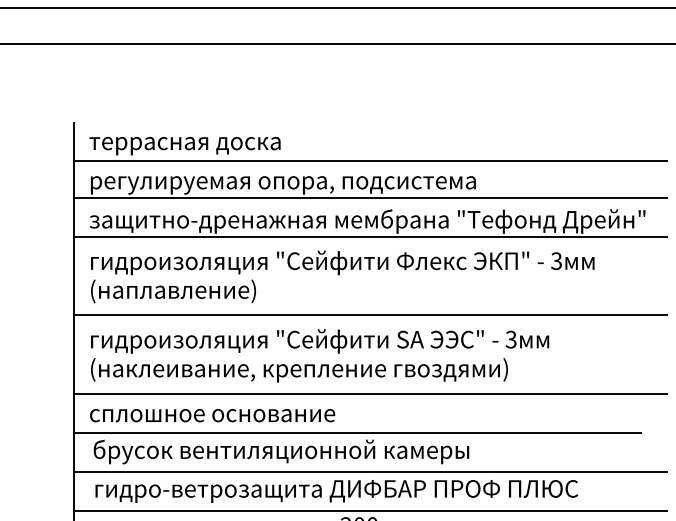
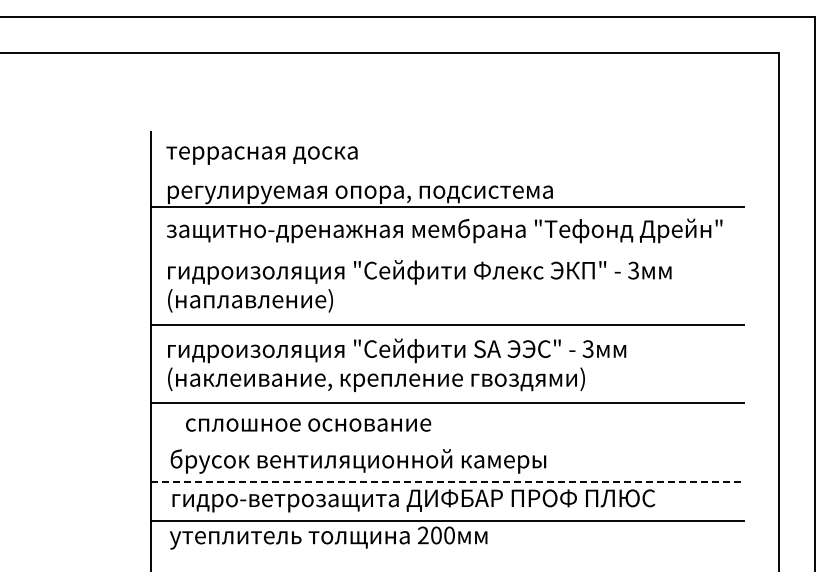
line: (370, 161) -> (447, 170), removed
line: (370, 237) -> (447, 246), removed
text: (212, 415) -> (308, 424), moved
line: (356, 433) -> (433, 442), removed
line: (370, 472) -> (447, 481), solid -> dashed

